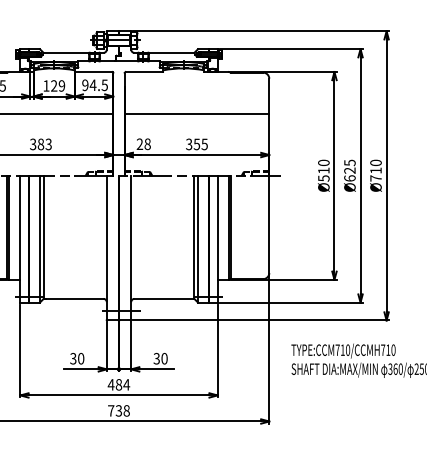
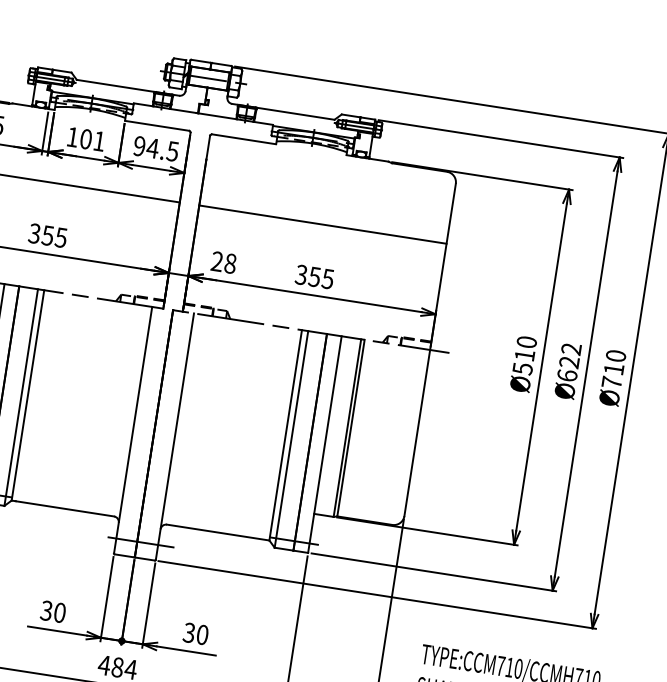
text: (58, 85) -> (93, 139), 129 -> 101
text: (44, 144) -> (53, 236), 383 -> 355
text: (349, 162) -> (570, 348), Ø625 -> Ø622

